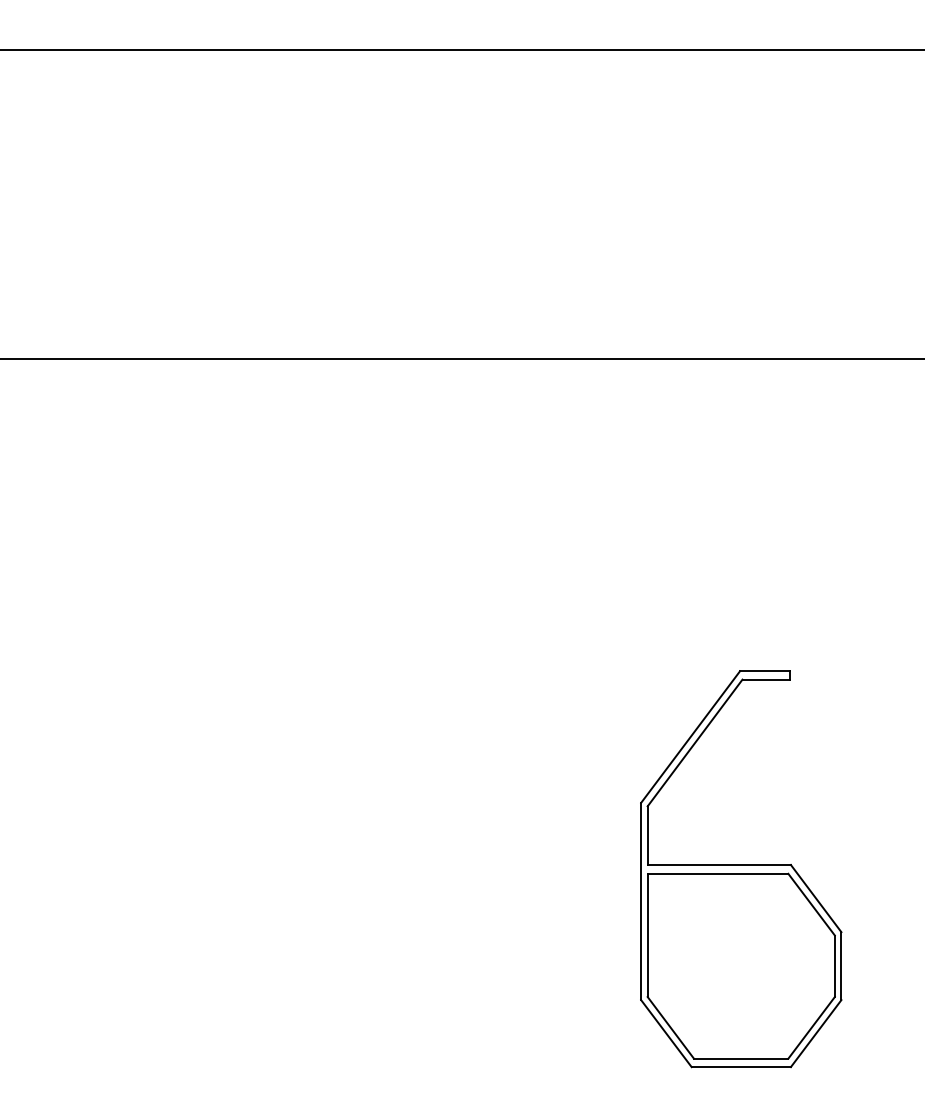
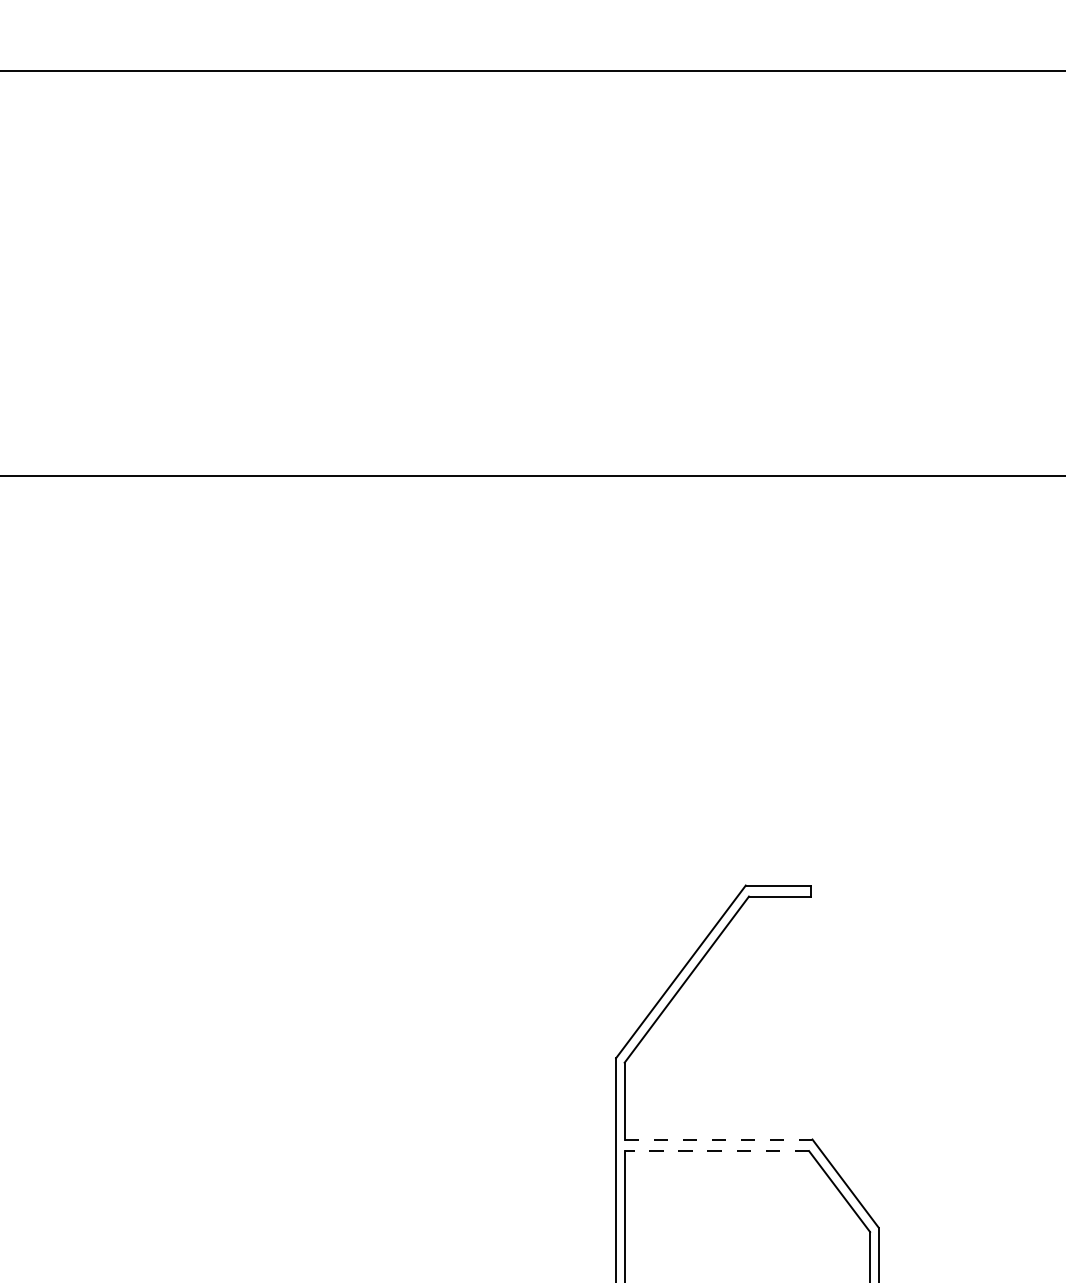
line: (719, 864) -> (718, 1138), solid -> dashed
line: (717, 873) -> (716, 1150), solid -> dashed

